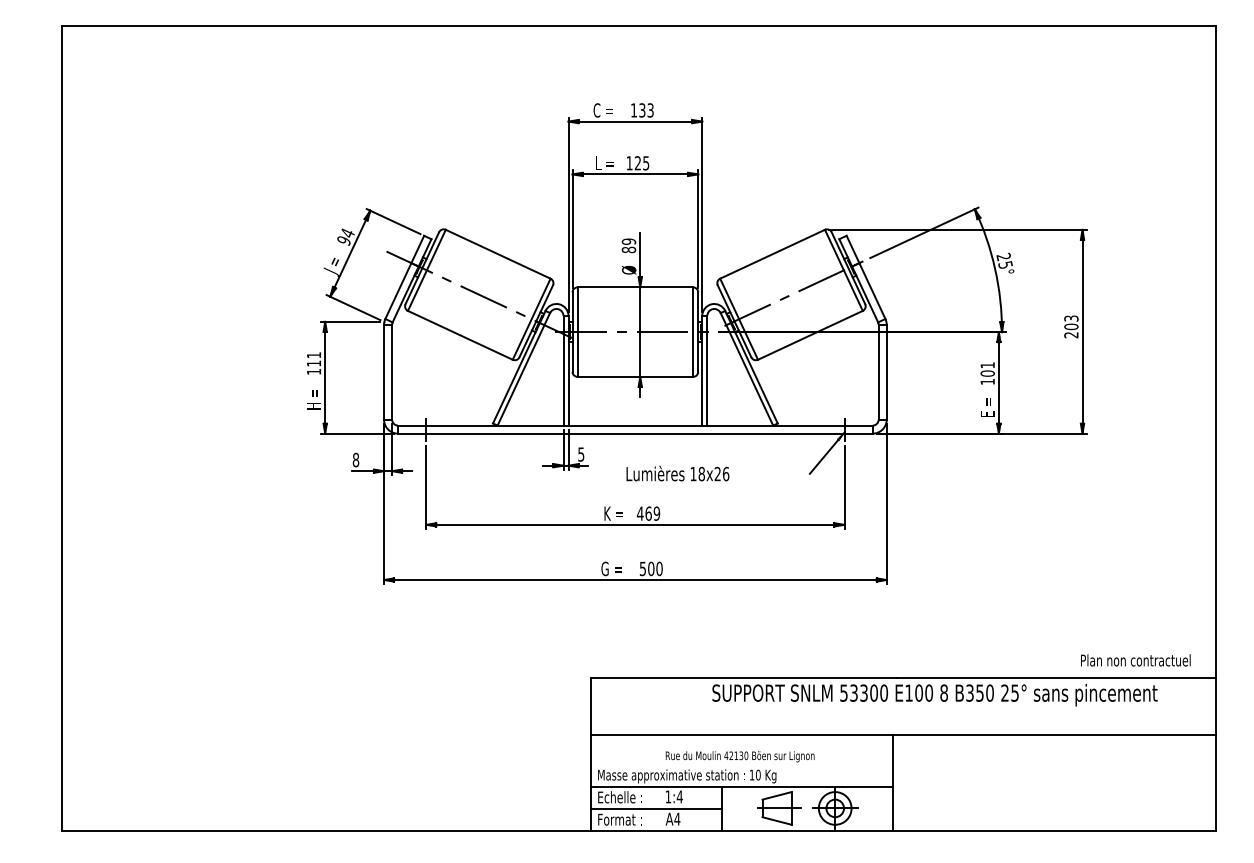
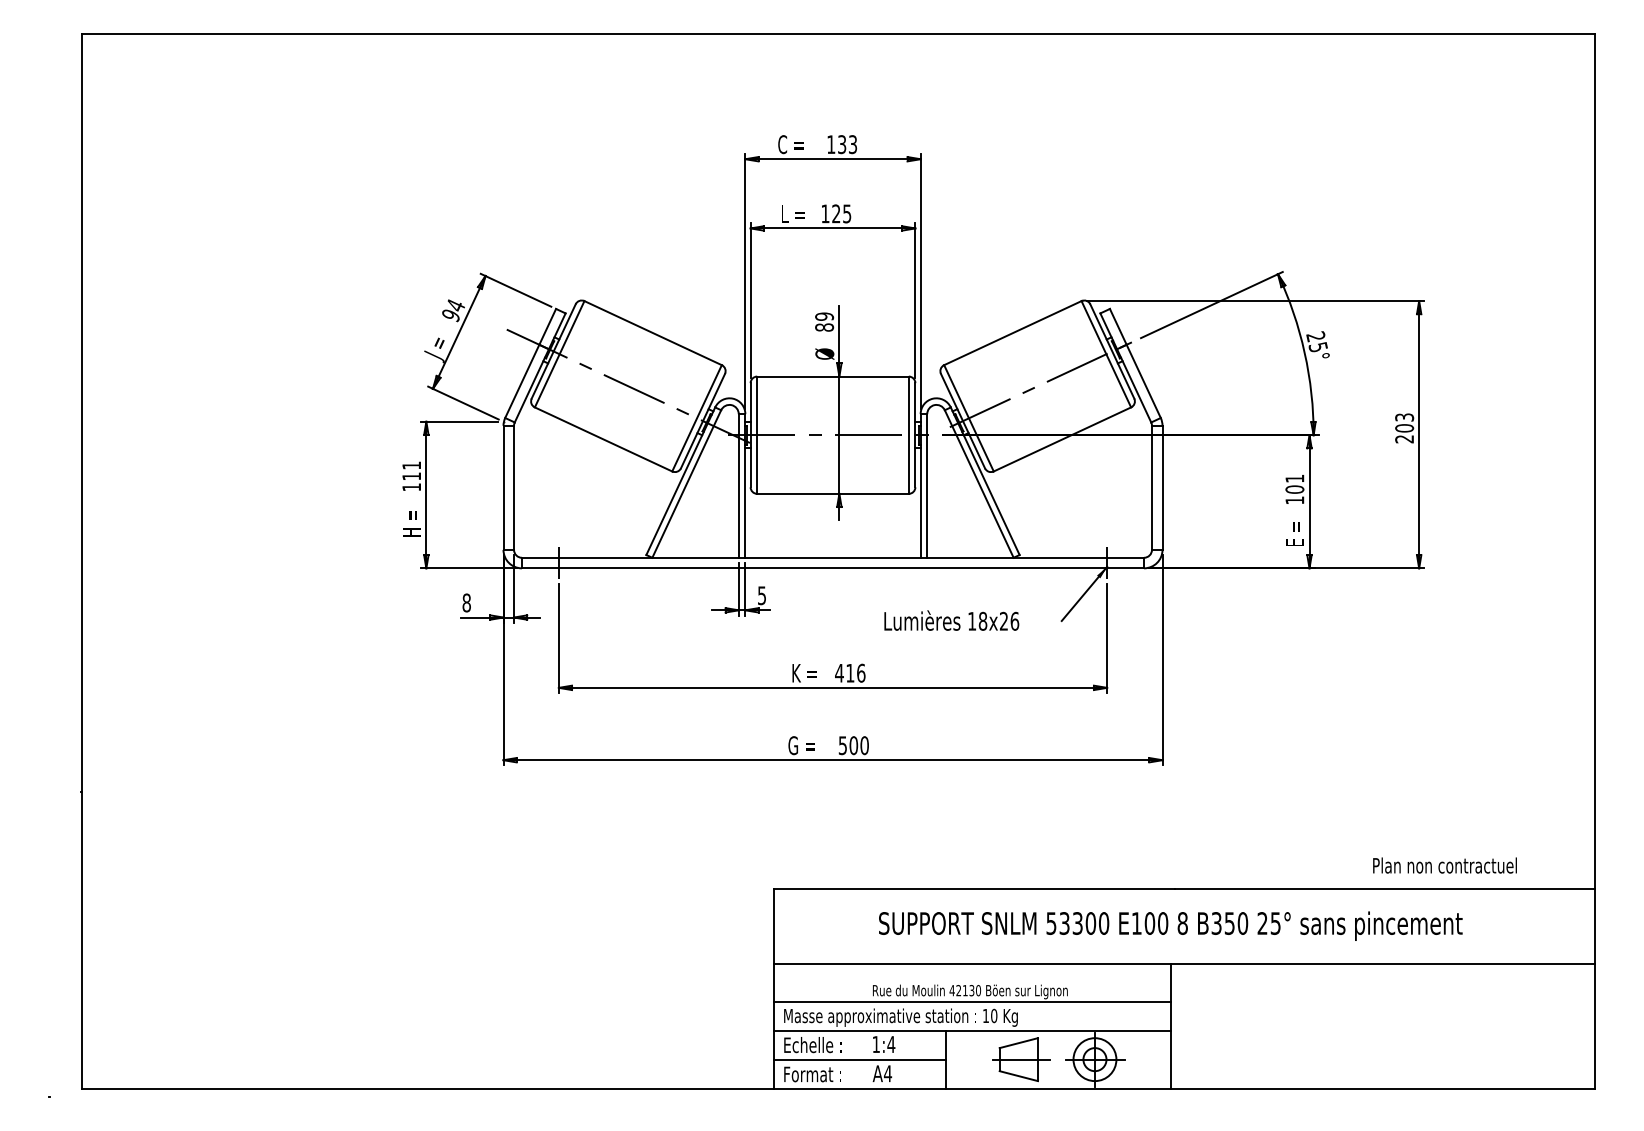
text: (677, 473) -> (951, 620), moved
text: (652, 513) -> (855, 672), 469 -> 416
text: (1135, 660) -> (1444, 865), moved
text: (934, 694) -> (1170, 925), moved
line: (741, 764) -> (972, 1002), added

